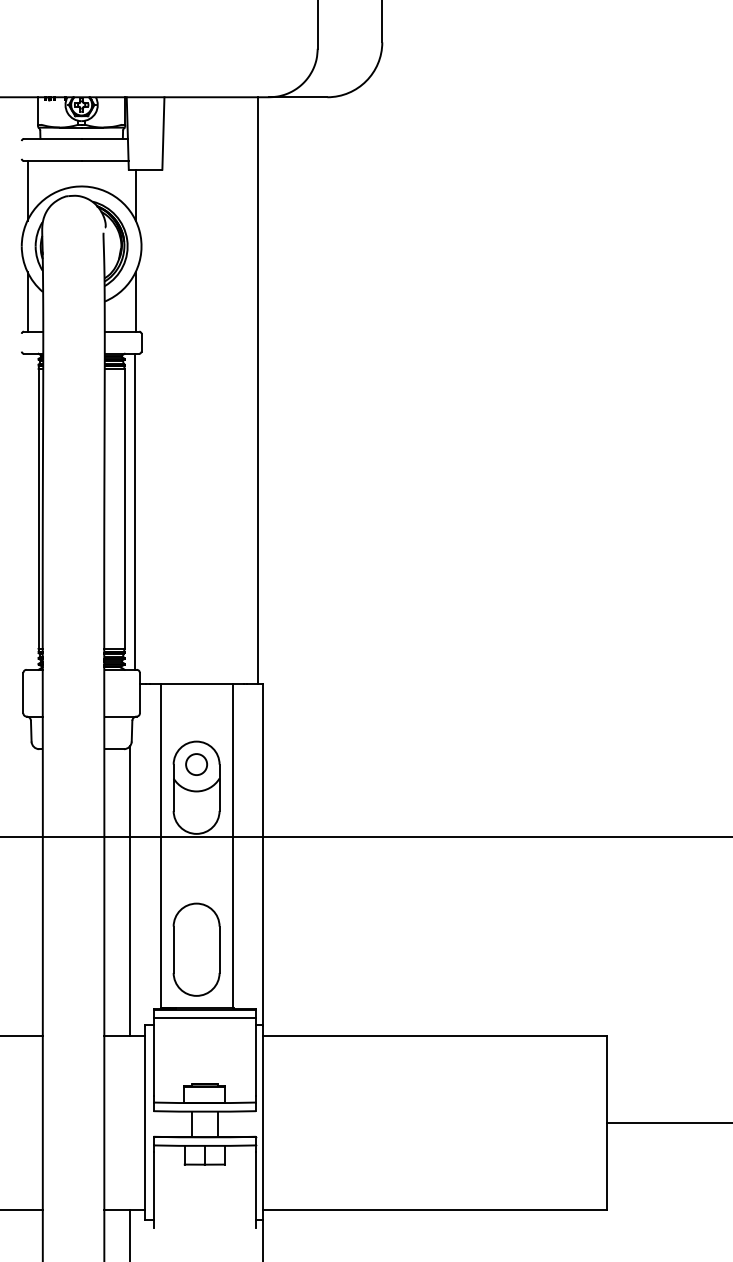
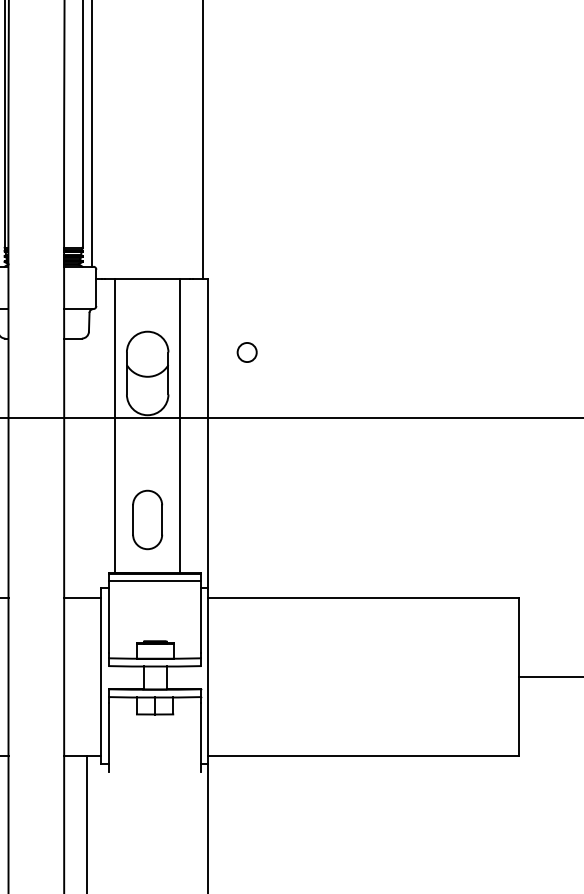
circle: (196, 764) -> (247, 352), moved
line: (129, 890) -> (86, 466), removed
part: (196, 949) -> (147, 519), size x0.7

